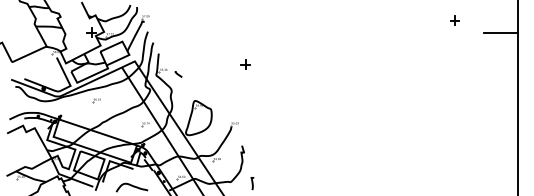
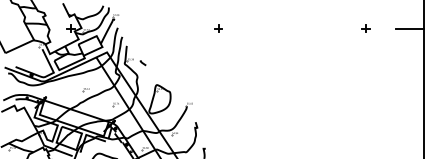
part: (454, 20) -> (365, 28), moved
part: (245, 64) -> (218, 28), moved
part: (96, 100) -> (86, 89), moved

